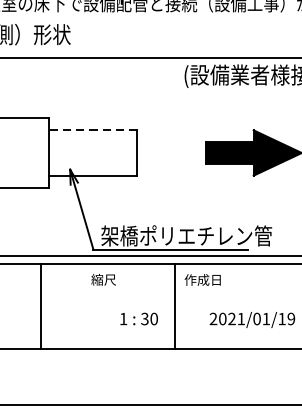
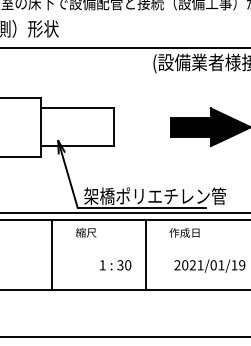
line: (93, 130) -> (77, 108), dashed -> solid
text: (202, 279) -> (184, 232), moved
line: (41, 306) -> (52, 254), moved

